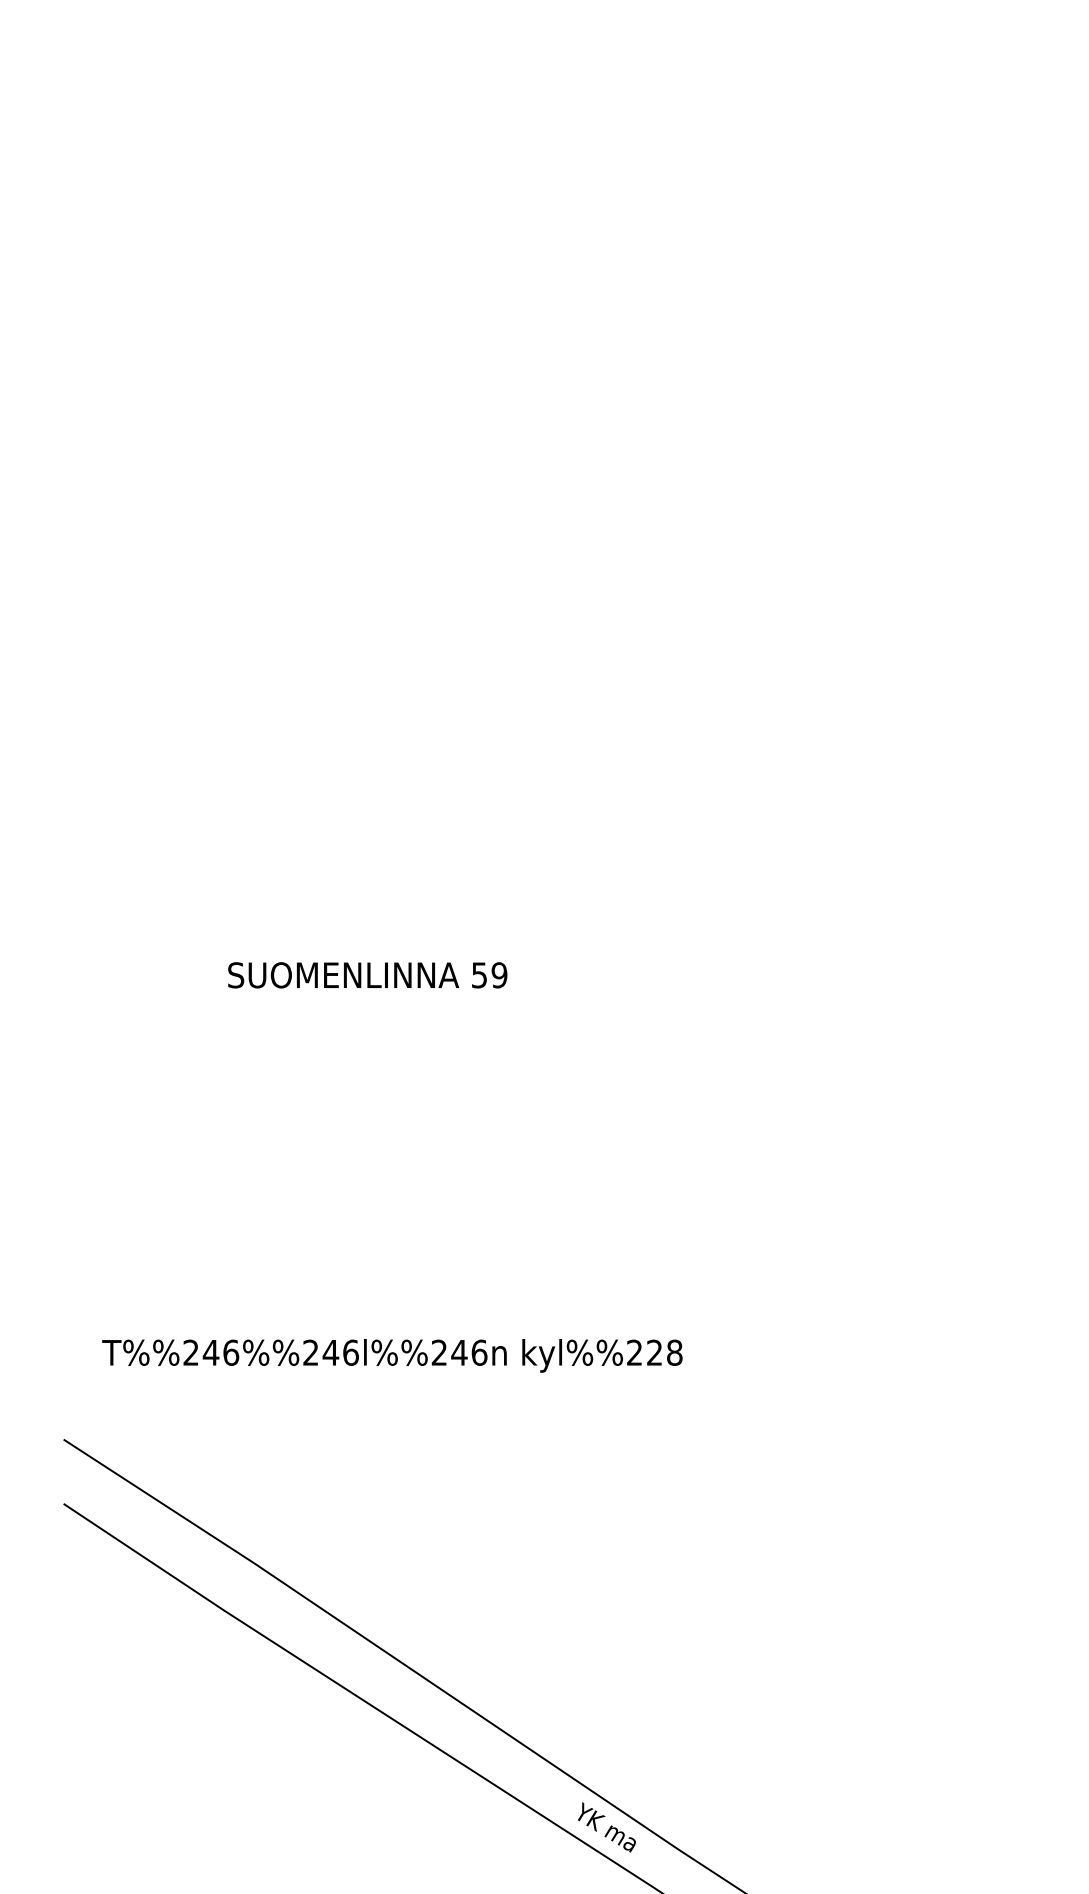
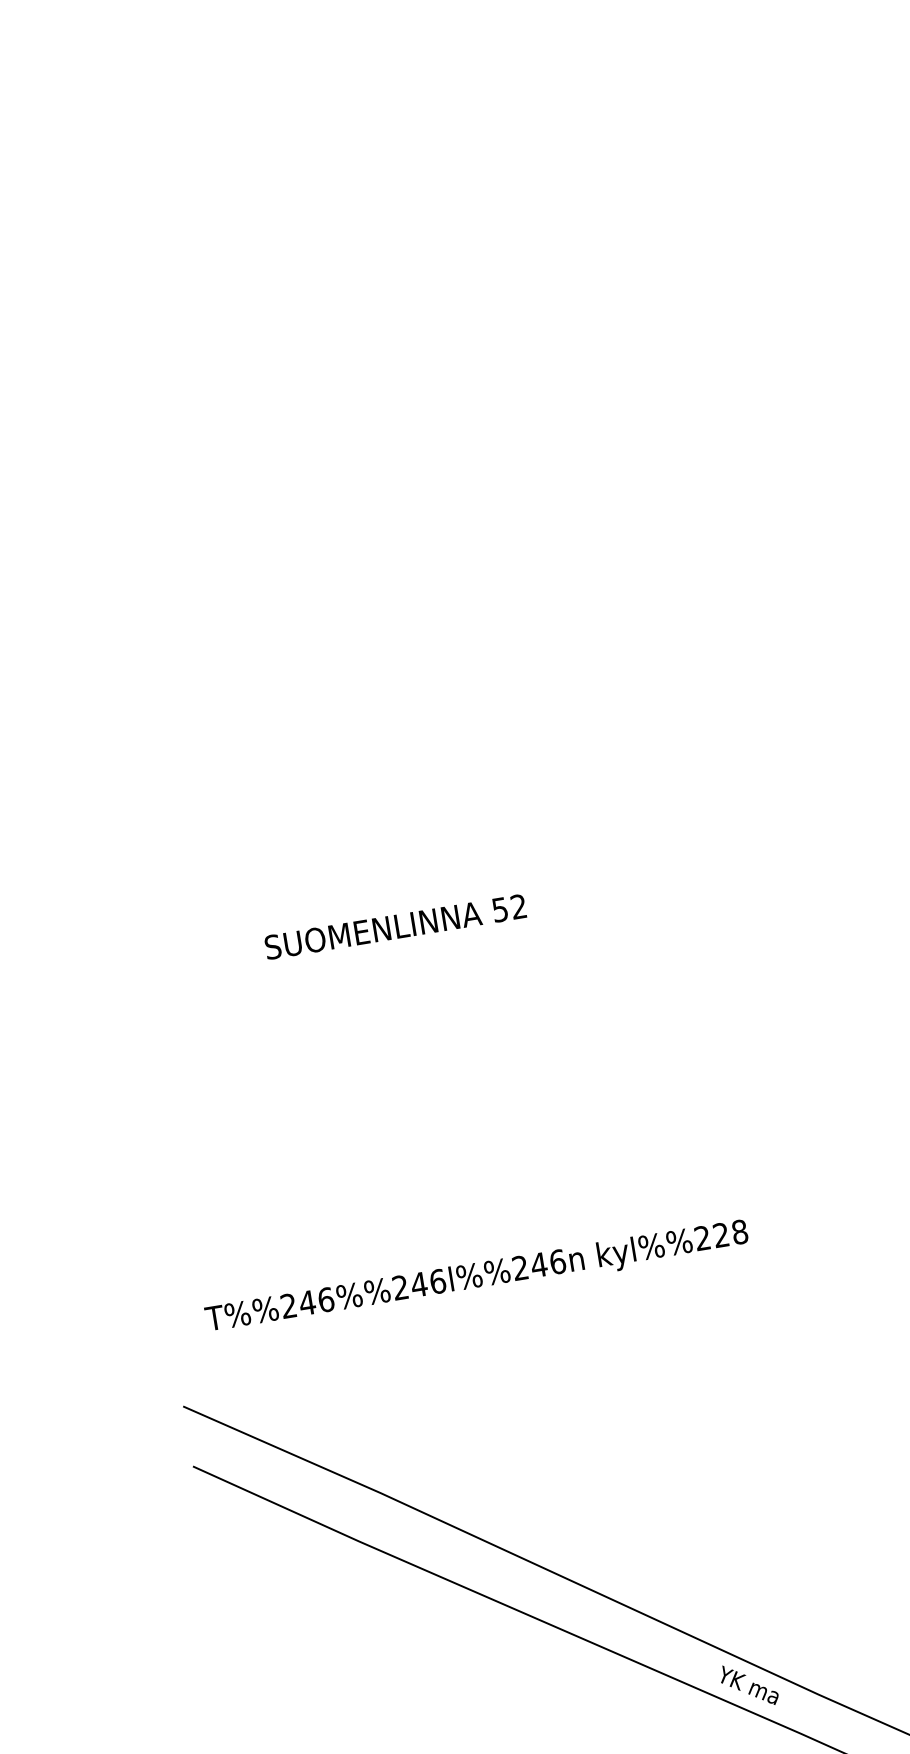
text: (499, 975) -> (518, 906), 59 -> 52

